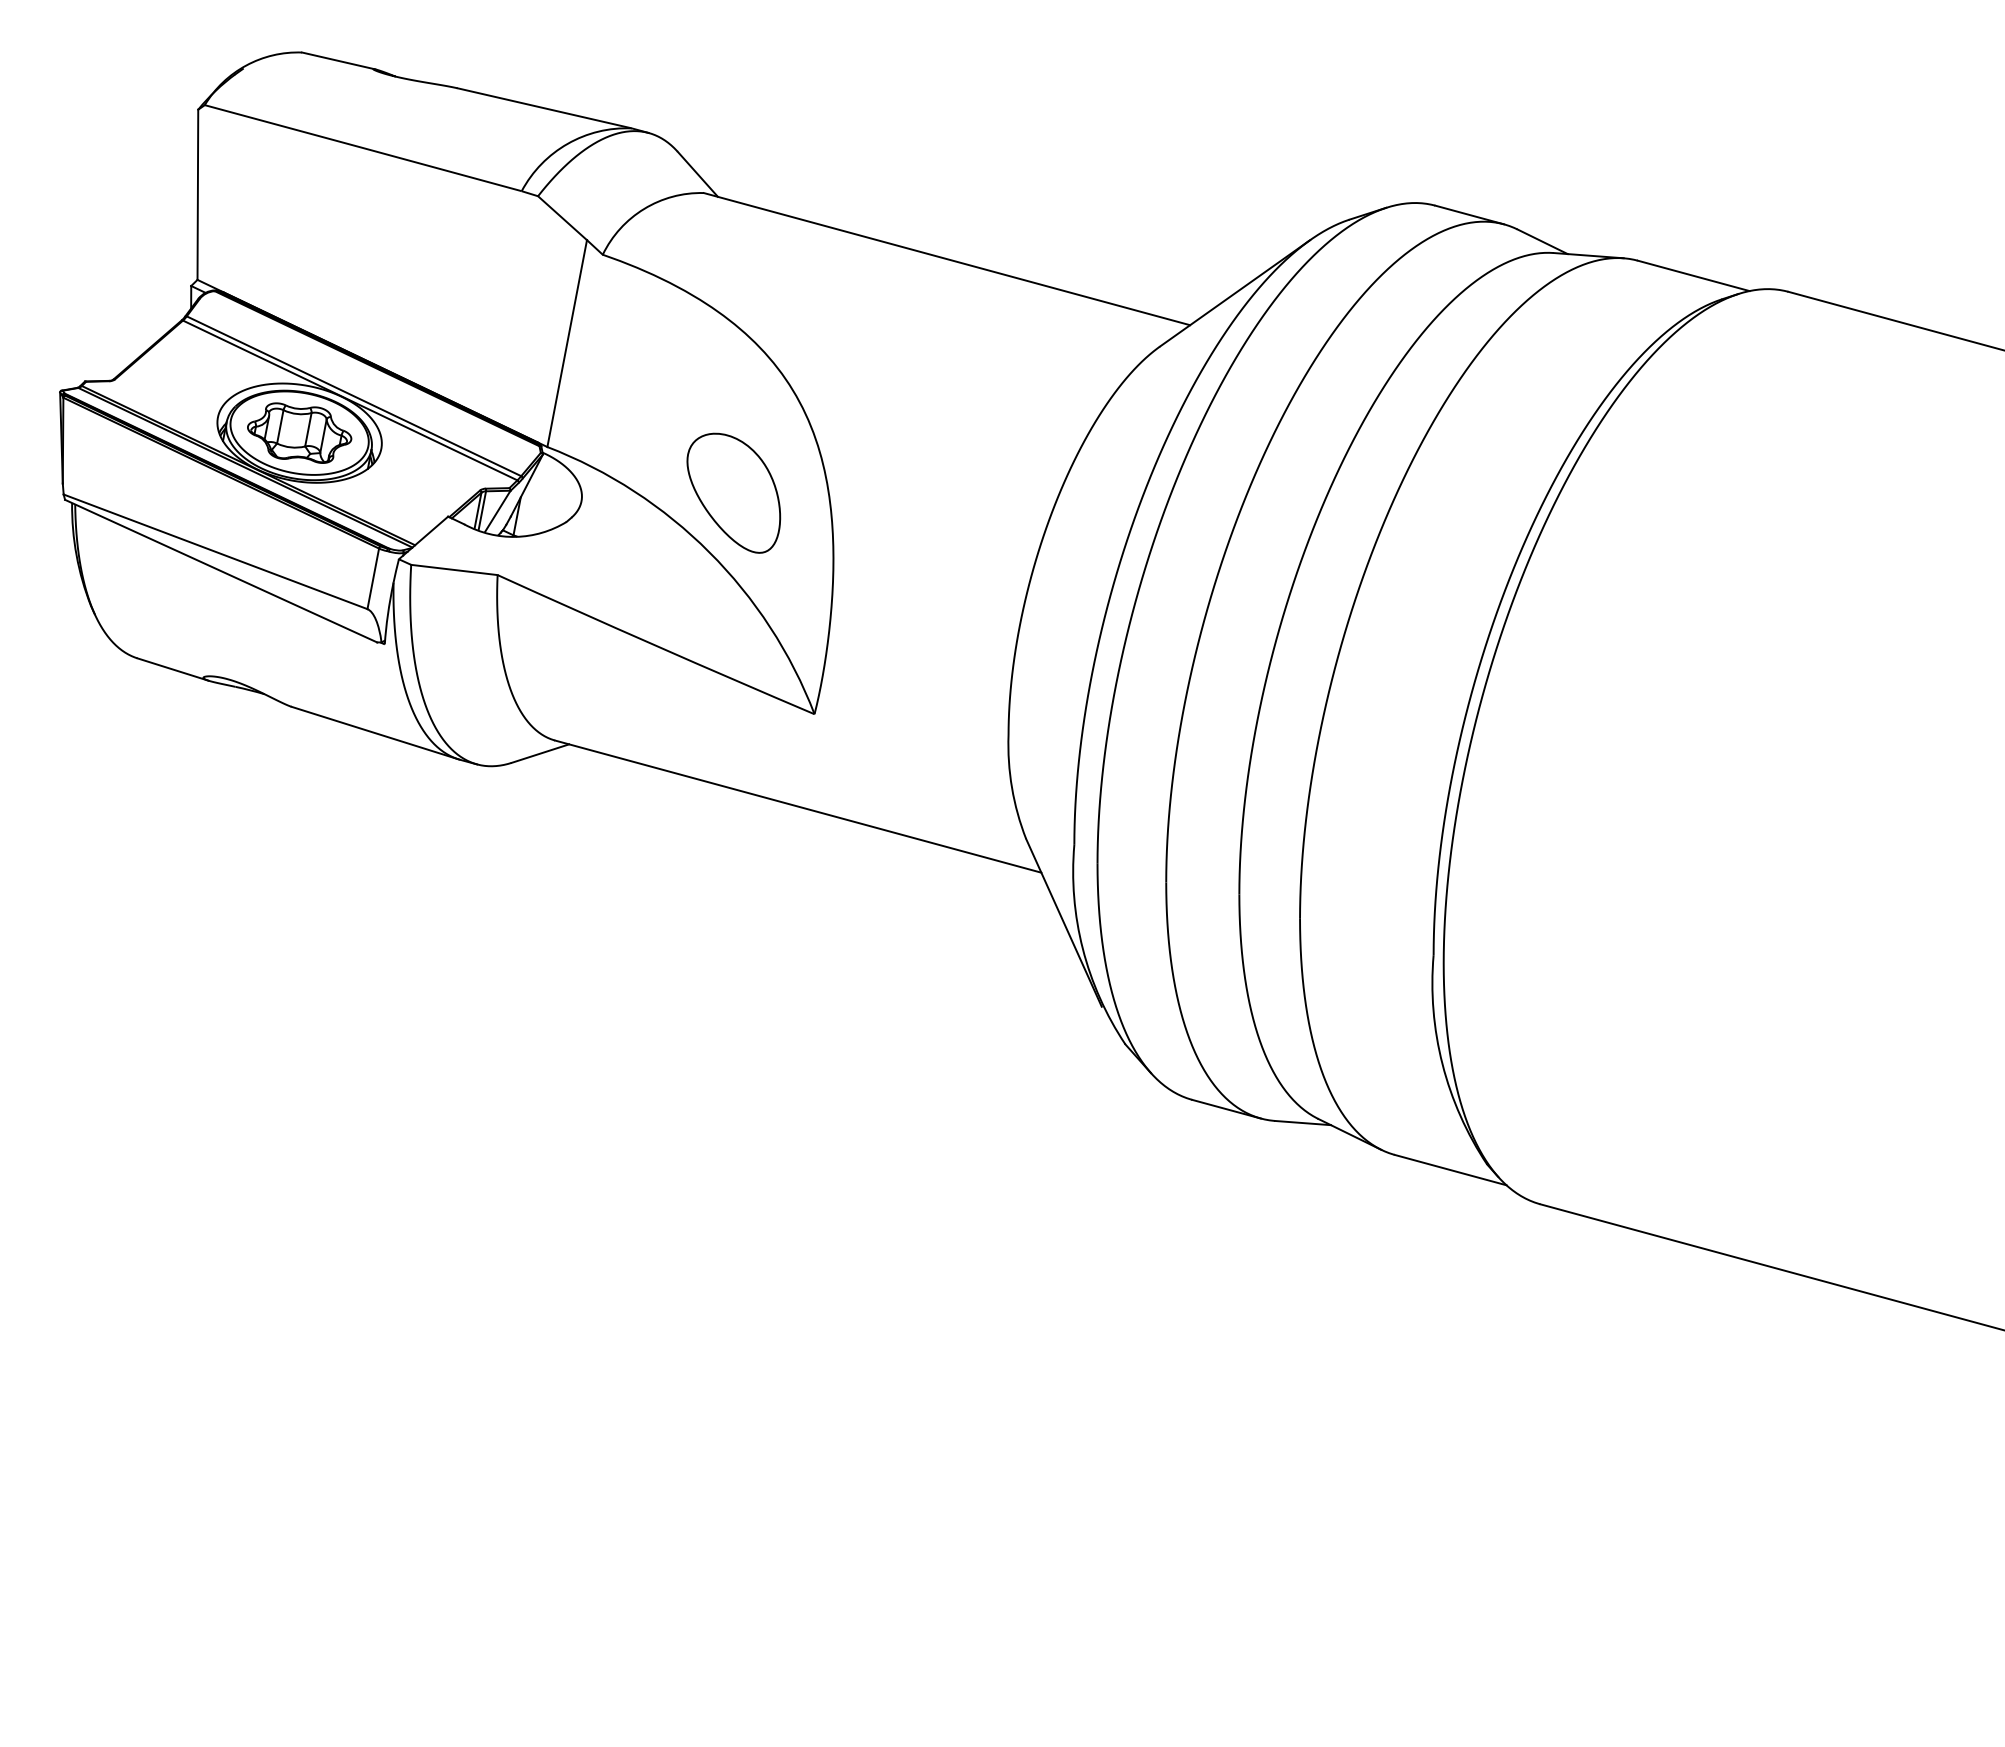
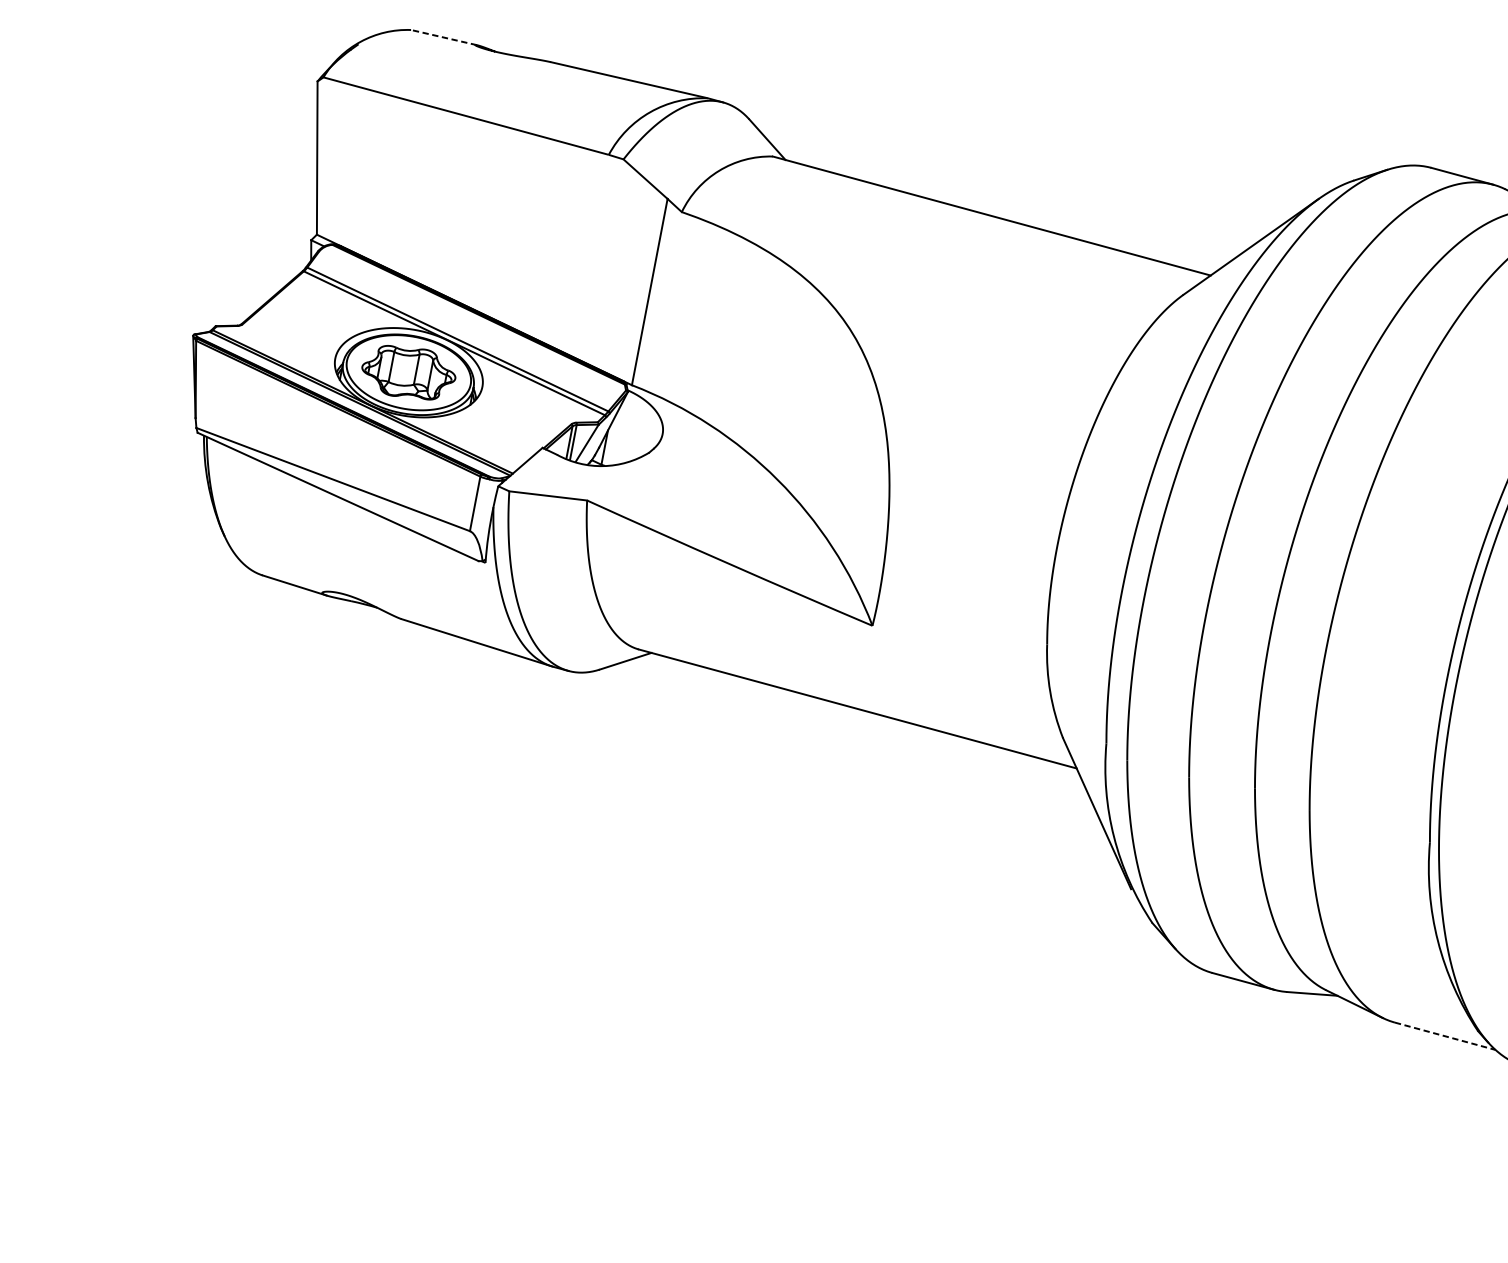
line: (338, 60) -> (443, 37), solid -> dashed
part: (733, 492) -> (799, 426), removed
line: (1450, 1170) -> (1445, 1036), solid -> dashed

